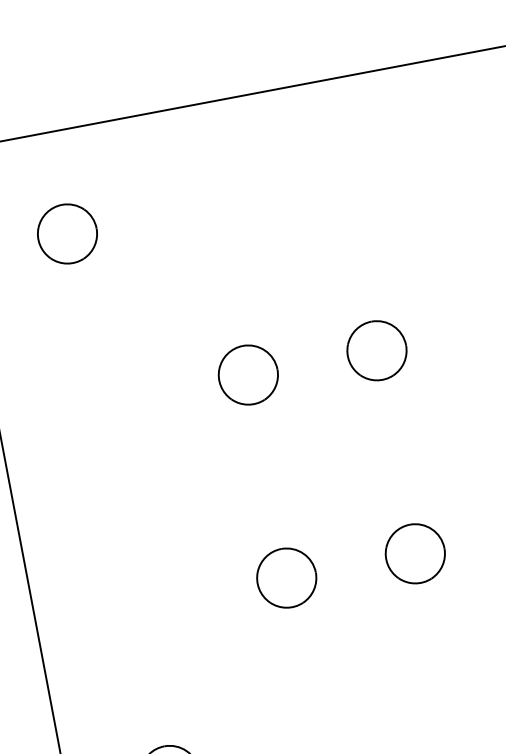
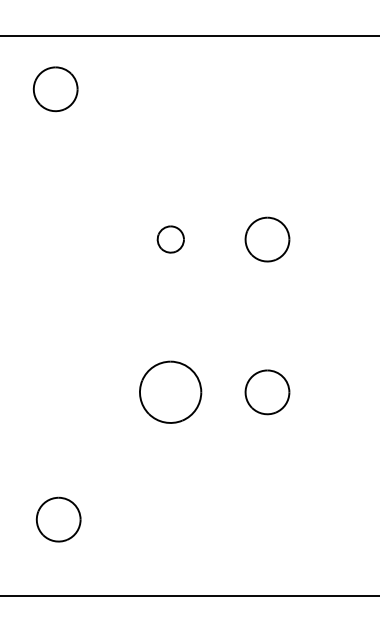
part: (67, 234) -> (55, 89), moved
part: (248, 374) -> (170, 239), size x0.6
part: (286, 578) -> (170, 392), size x1.4

